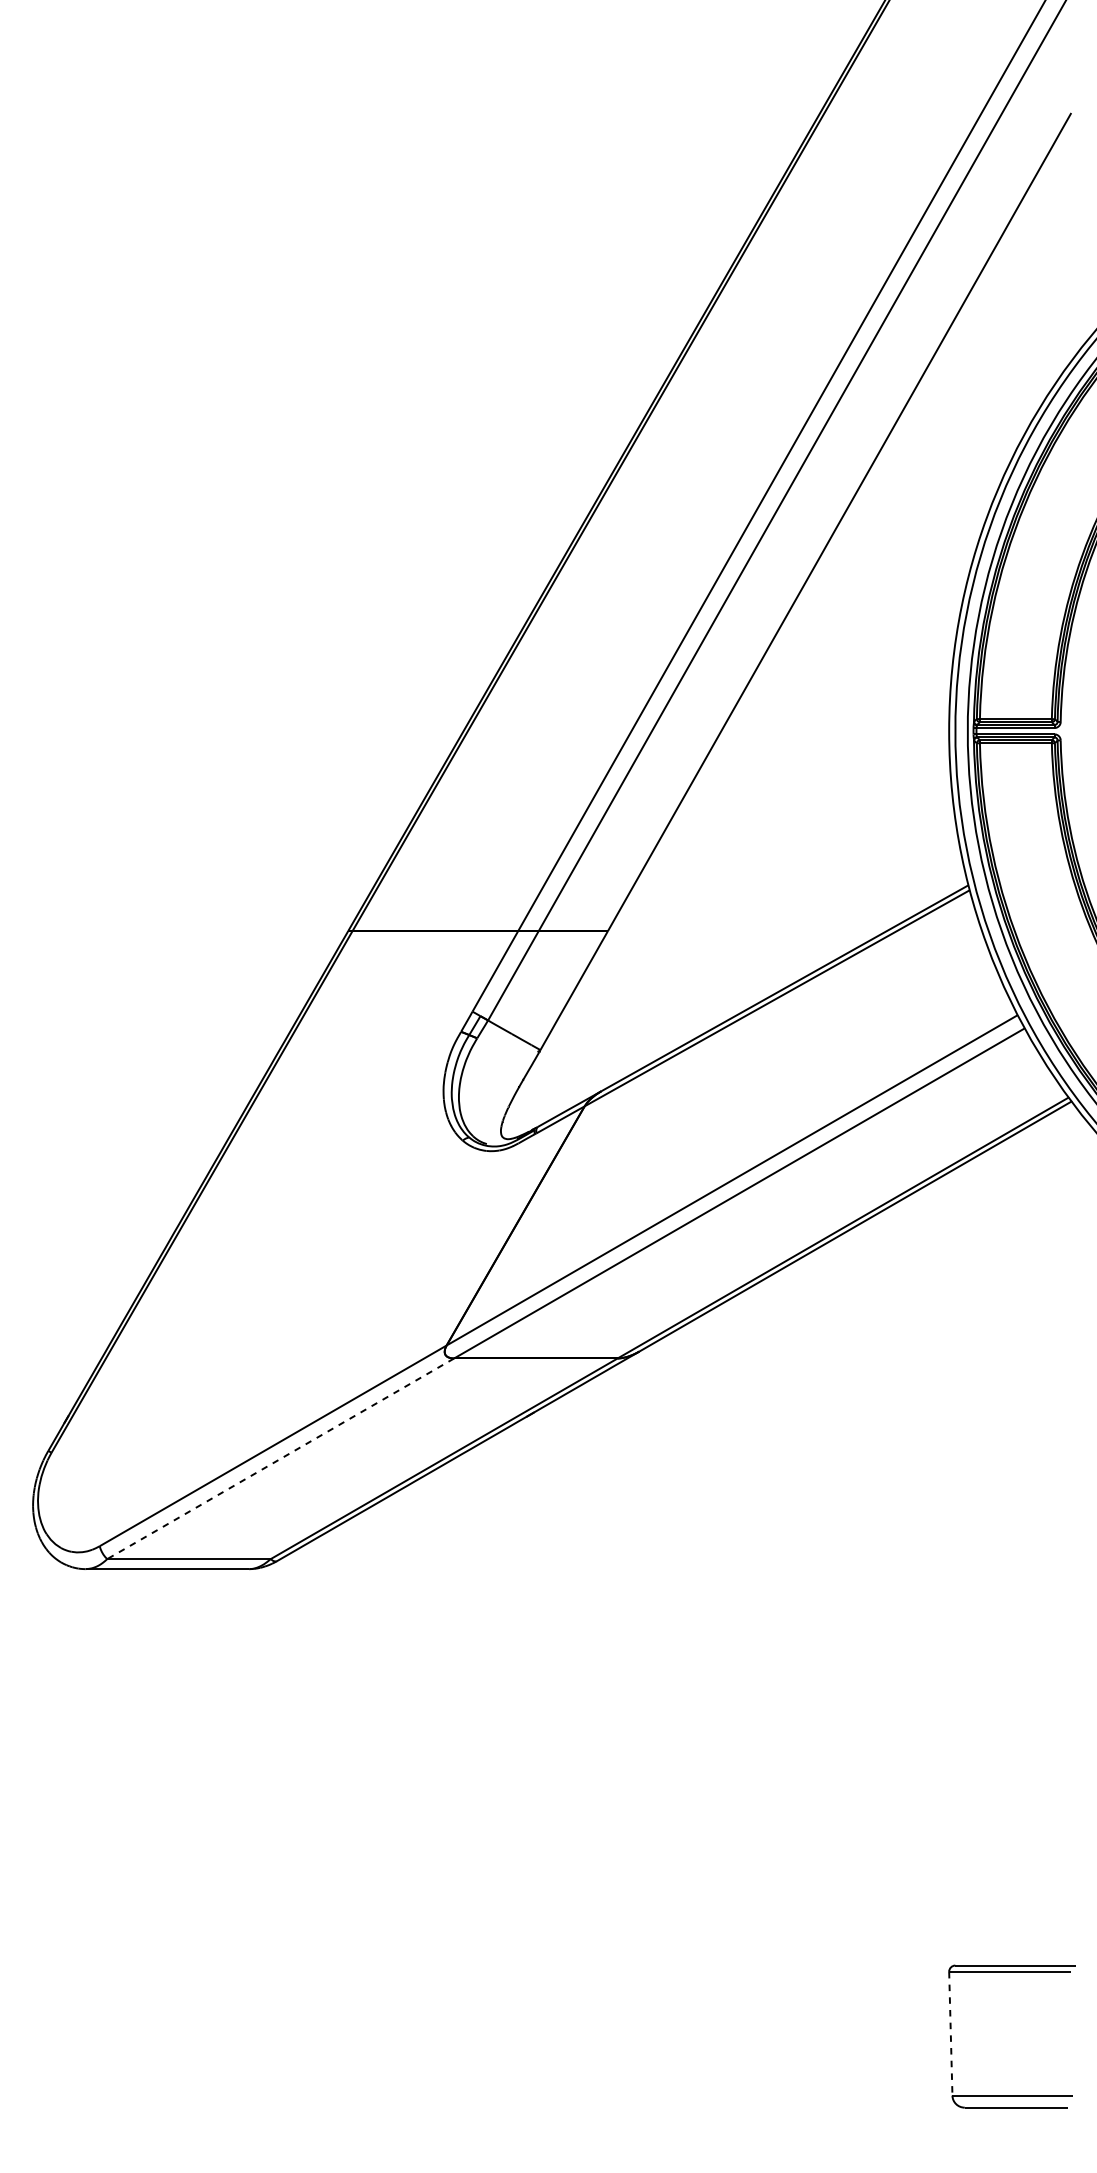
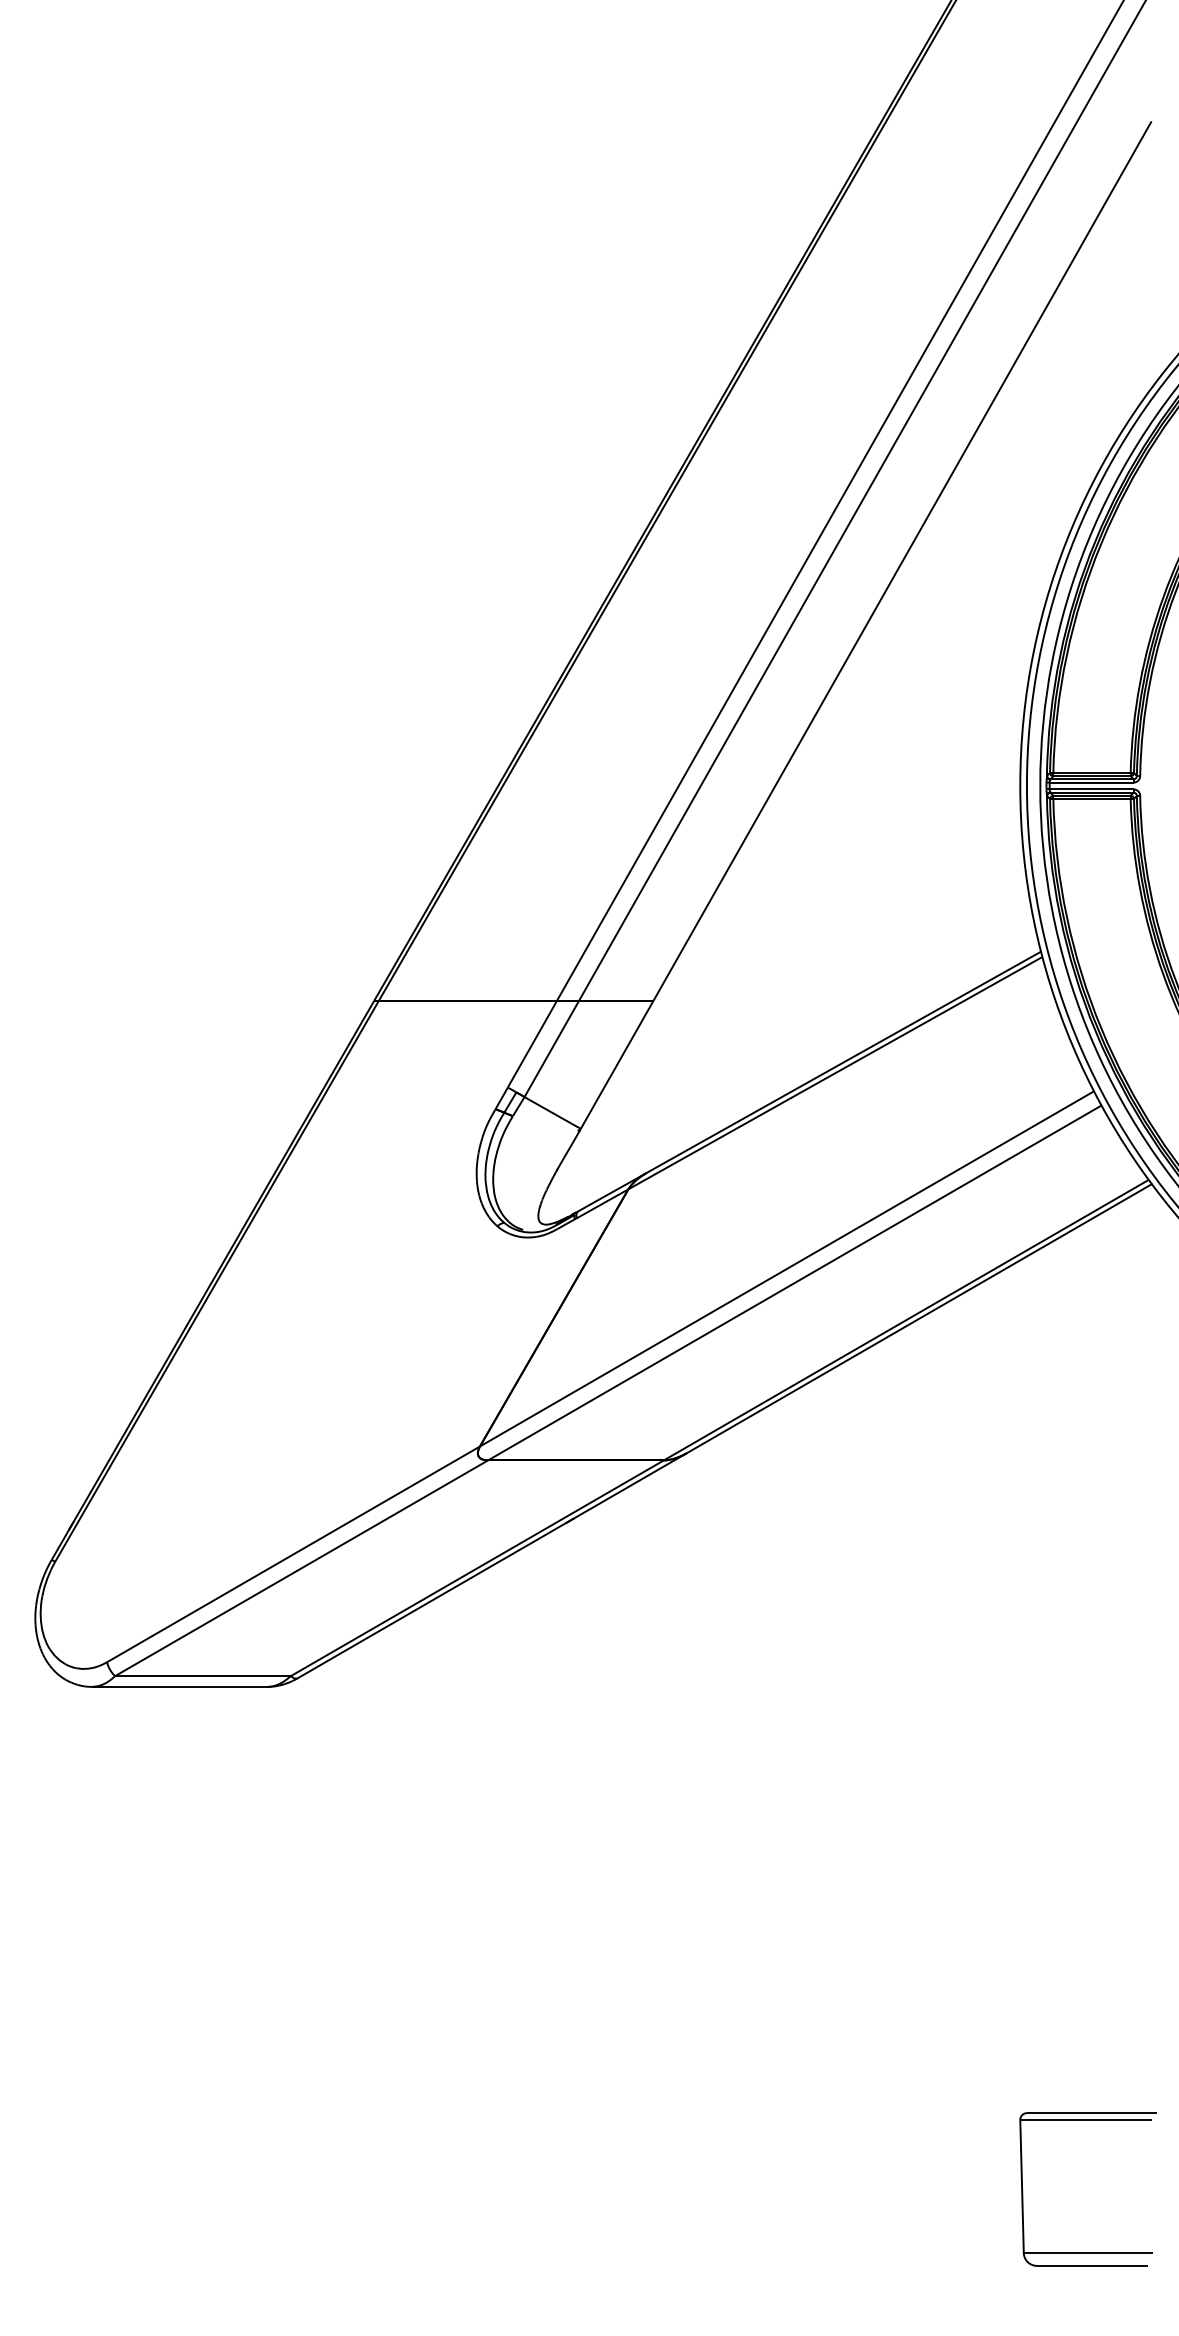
line: (280, 1459) -> (301, 1568), dashed -> solid
line: (951, 2033) -> (1022, 2186), dashed -> solid

